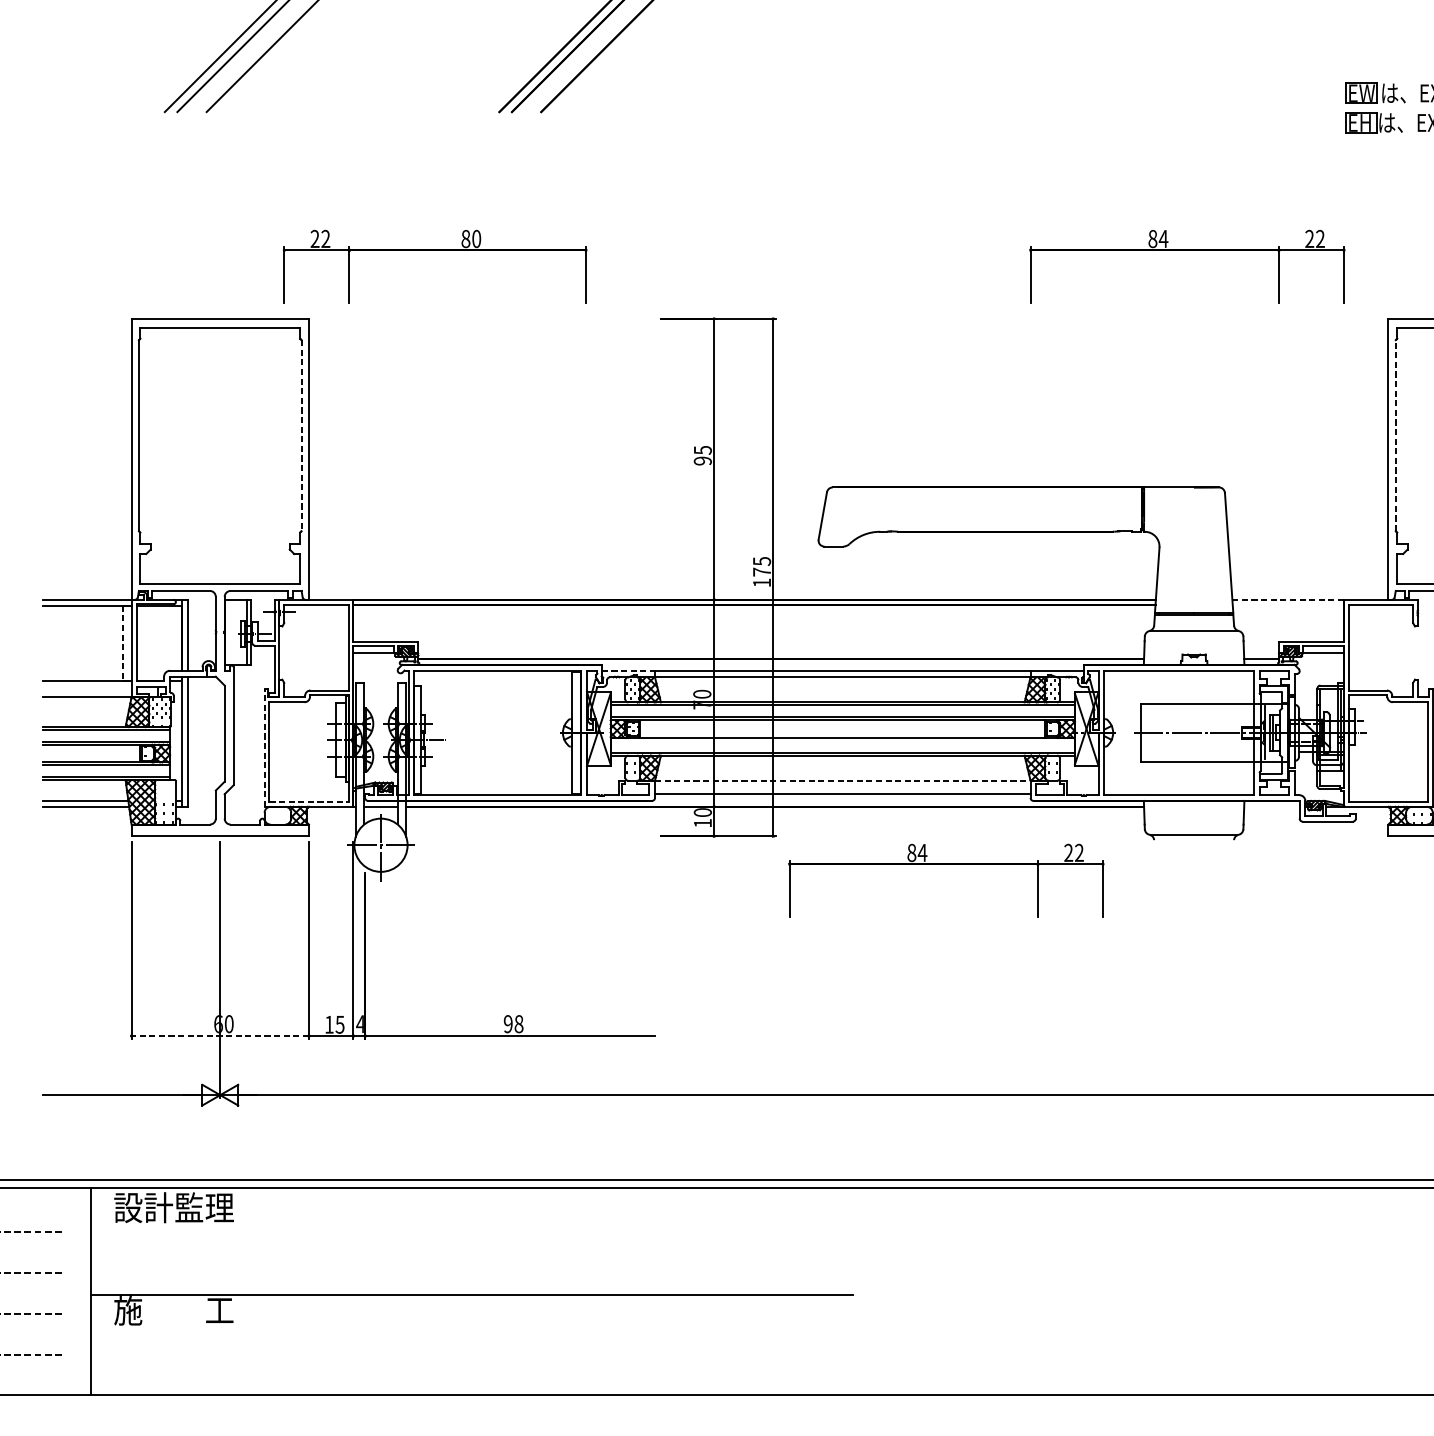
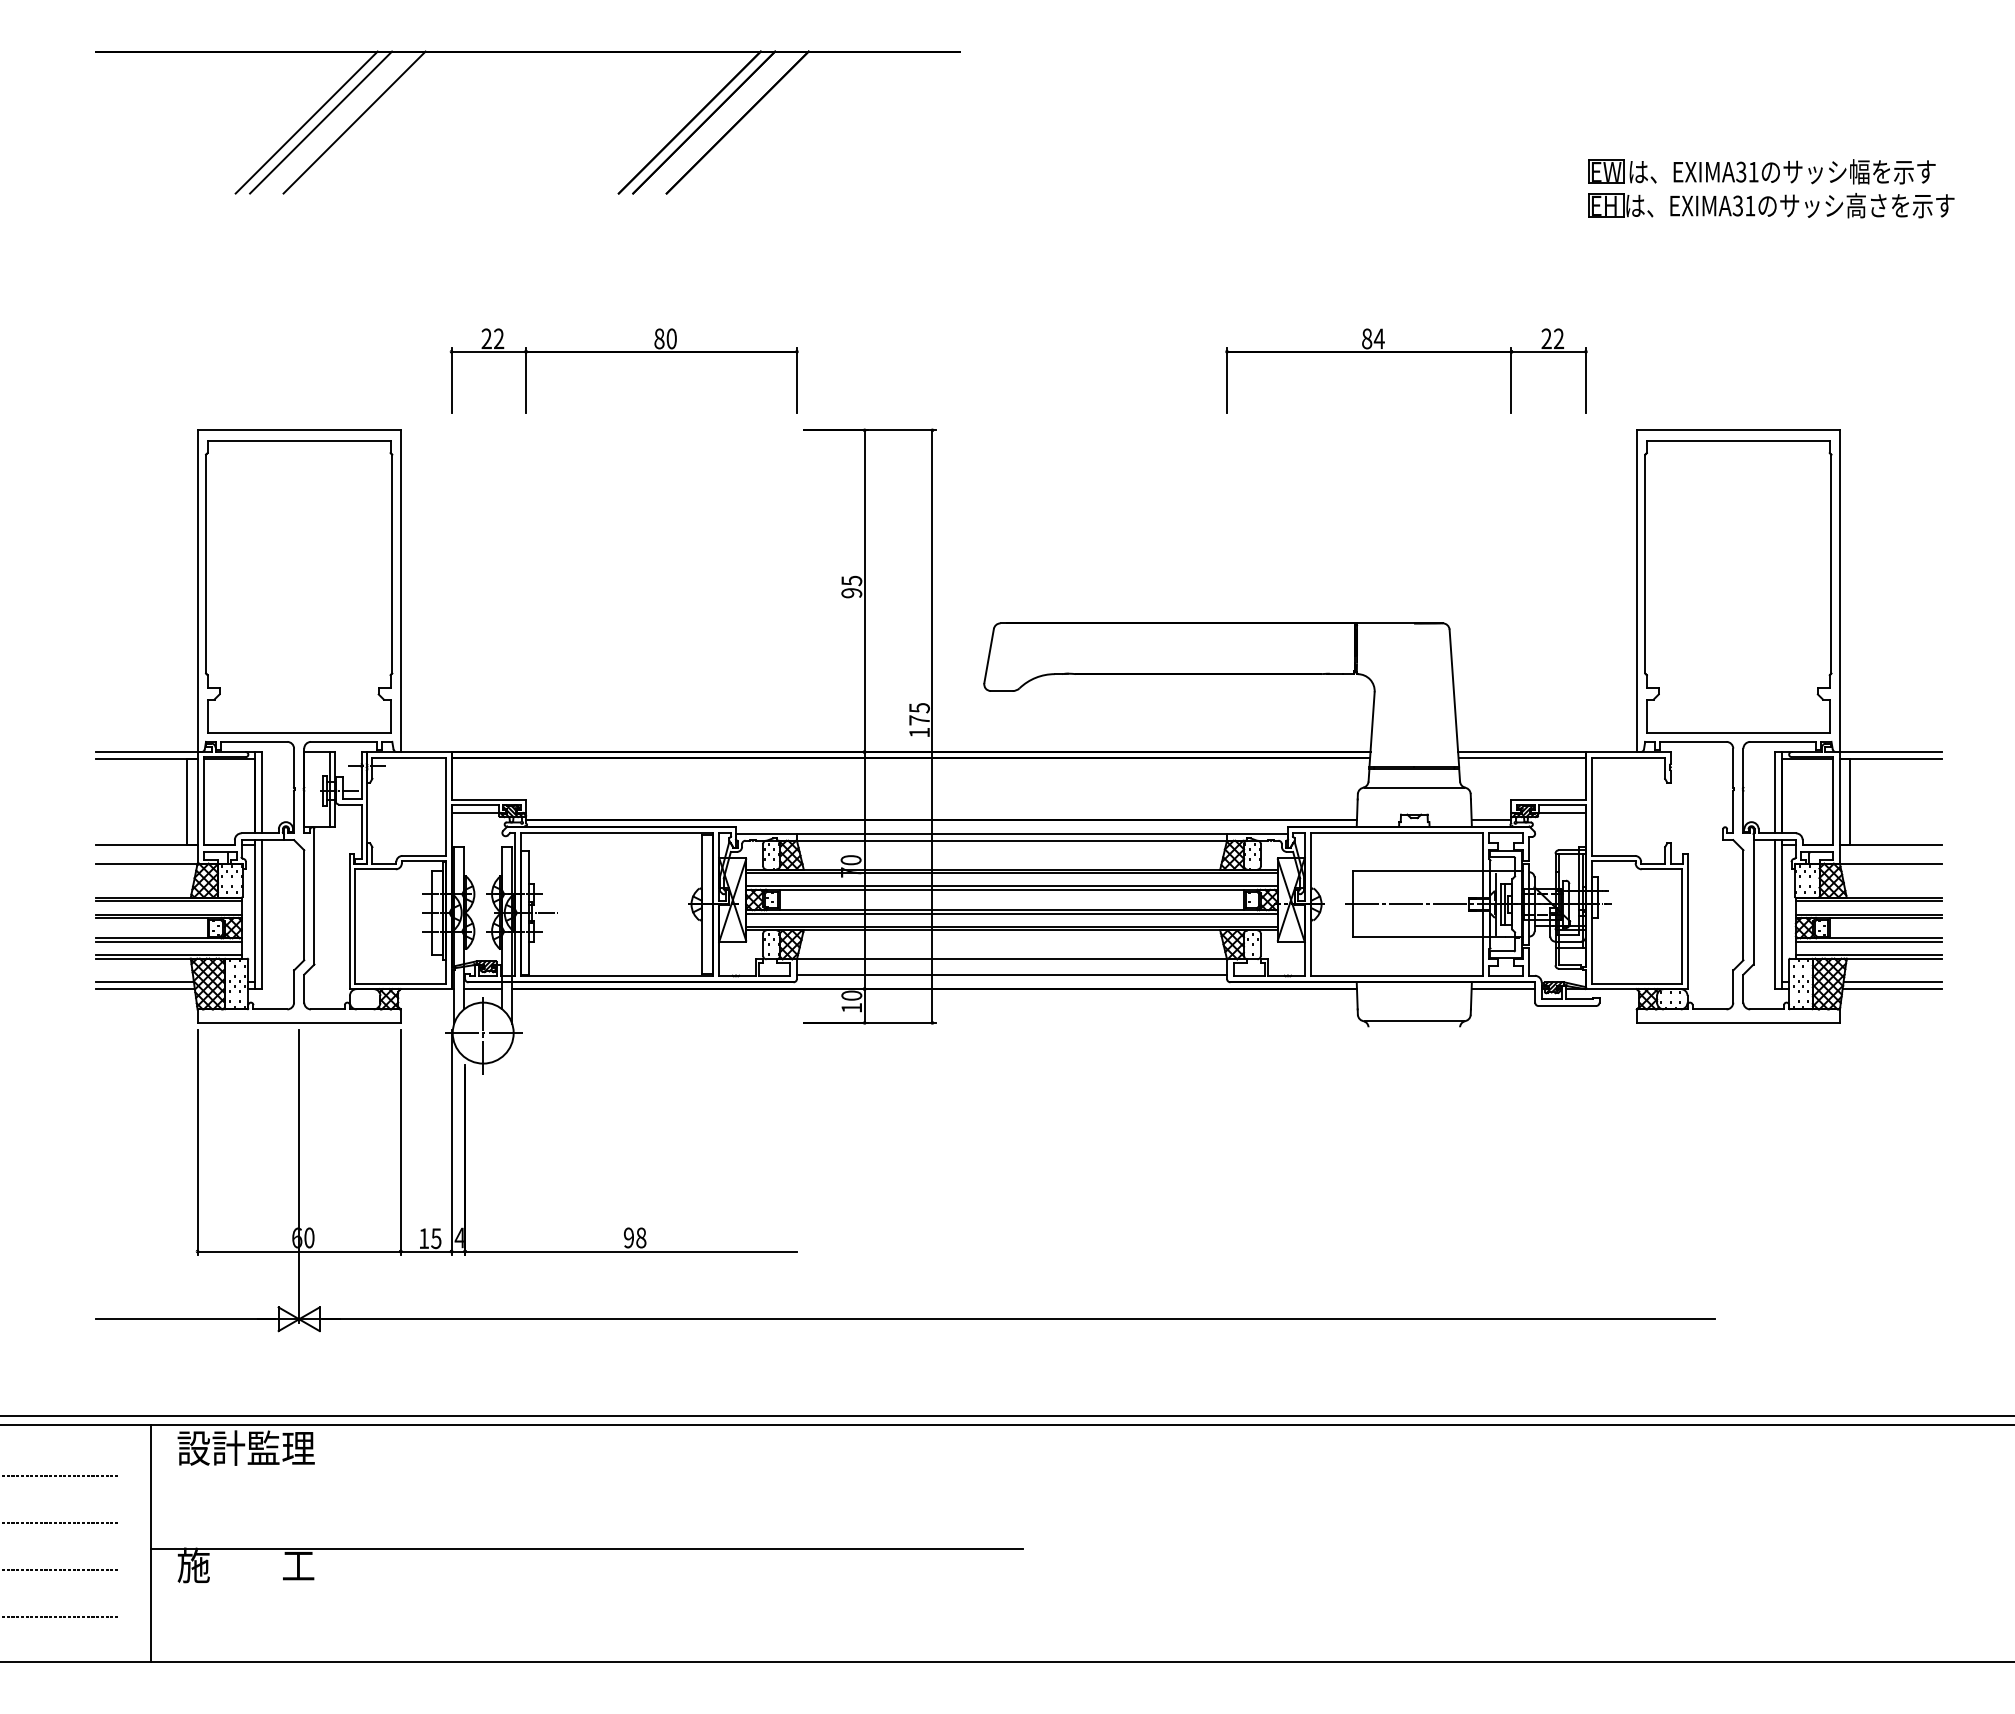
part: (434, 250) -> (623, 352), moved
line: (1396, 435) -> (1645, 563), dashed -> solid
line: (301, 436) -> (392, 564), dashed -> solid
line: (1288, 600) -> (1522, 752), dashed -> solid
line: (1287, 604) -> (1521, 757), added
line: (122, 643) -> (187, 802), dashed -> solid
line: (628, 670) -> (766, 833), dashed -> solid
line: (842, 740) -> (1011, 913), added
line: (264, 747) -> (349, 921), dashed -> solid
line: (843, 780) -> (1012, 959), dashed -> solid
line: (309, 801) -> (401, 983), dashed -> solid
line: (1272, 807) -> (1503, 989), added
part: (946, 864) -> (1130, 1055), removed
line: (220, 1035) -> (299, 1251), dashed -> solid

